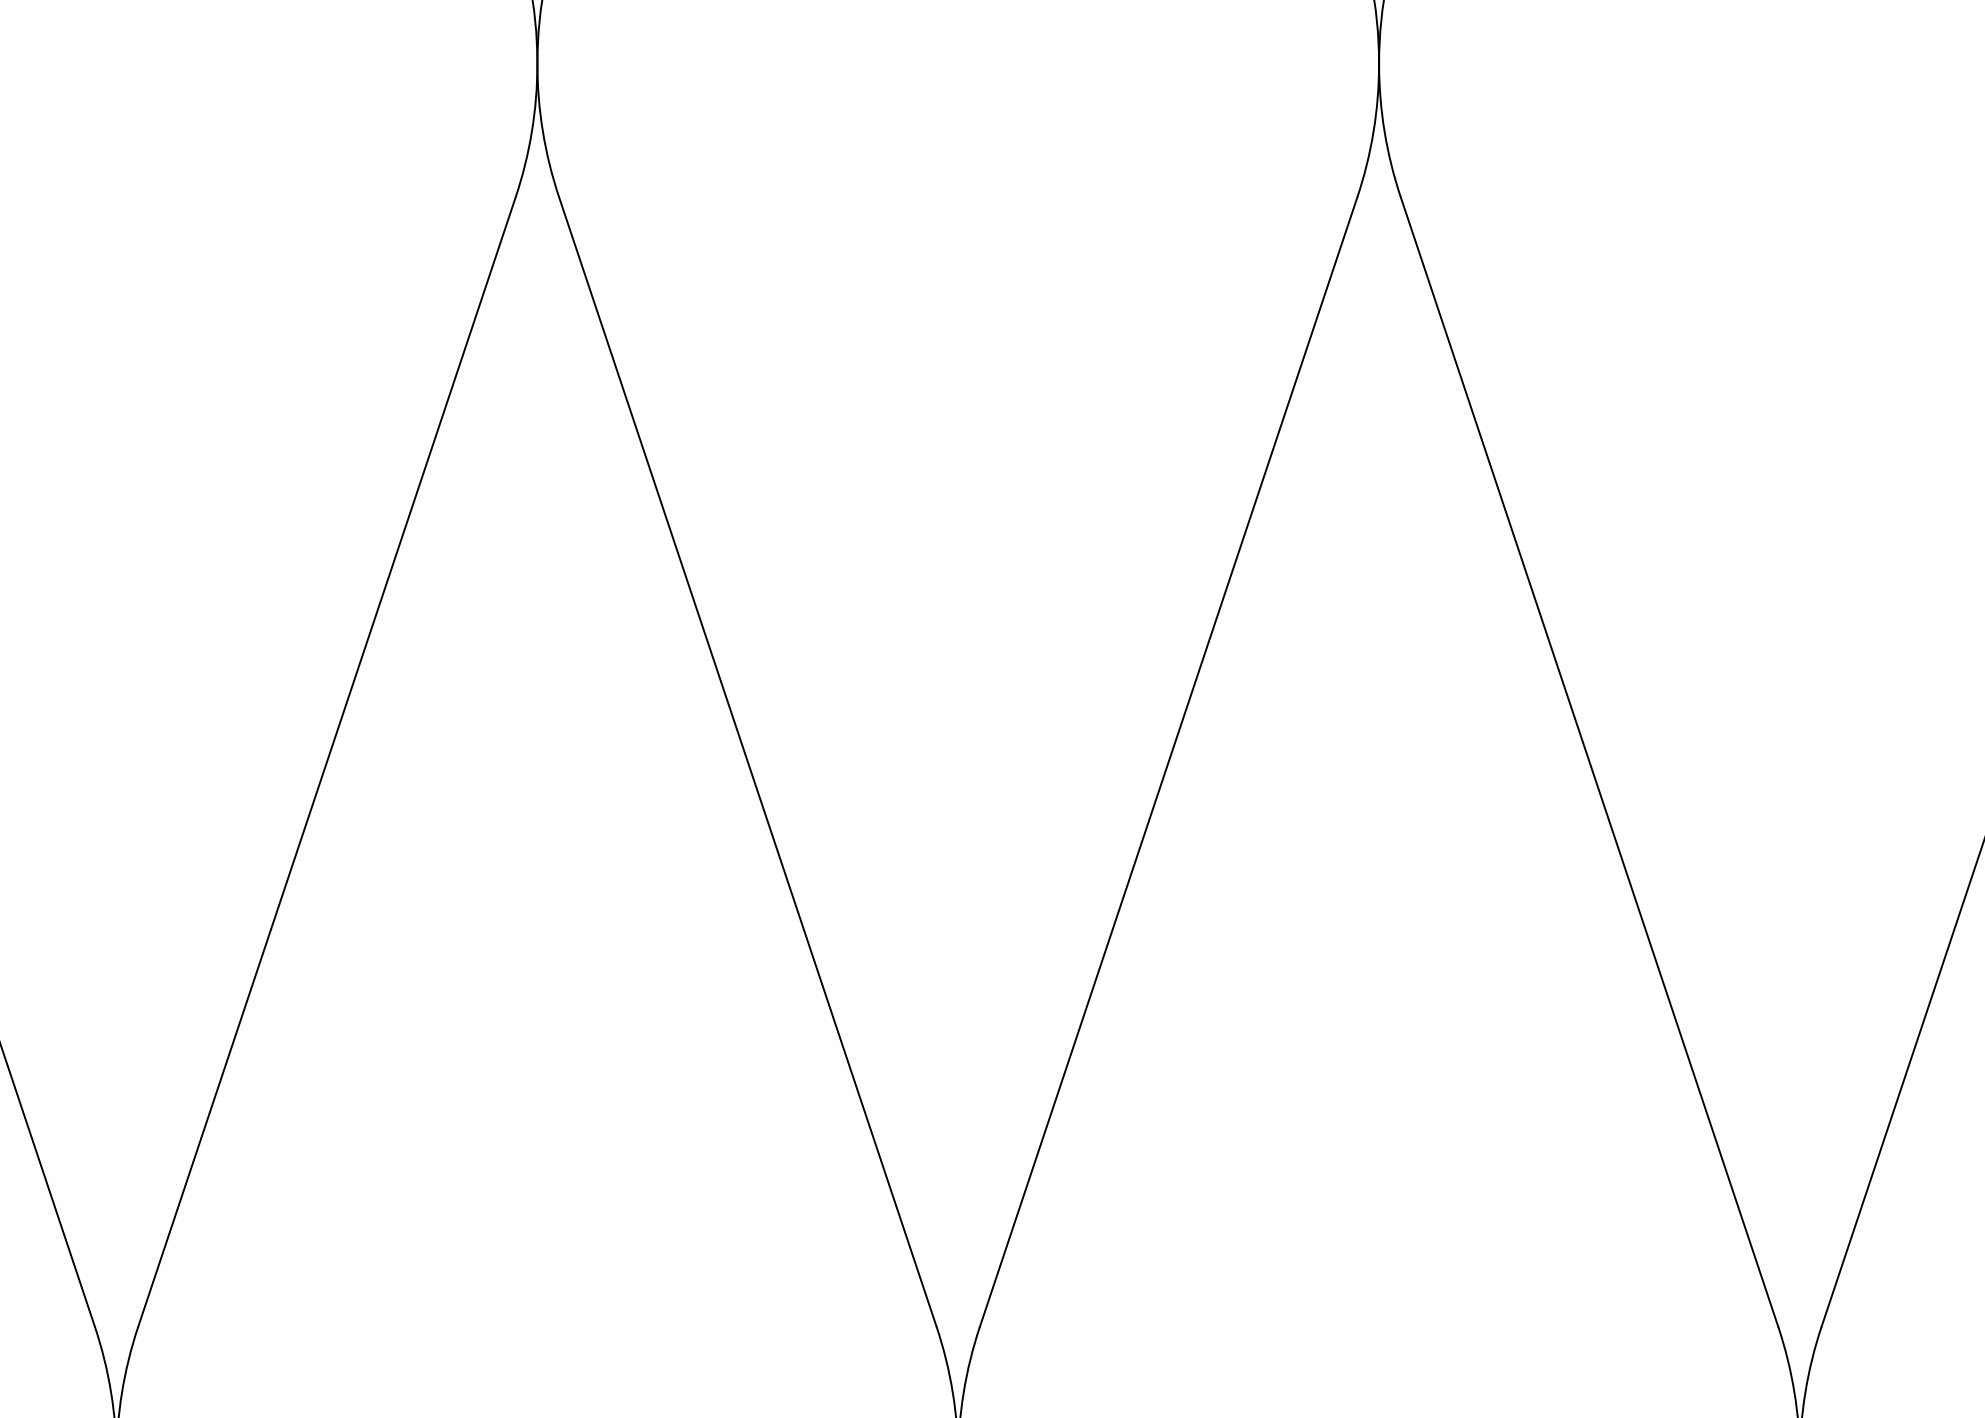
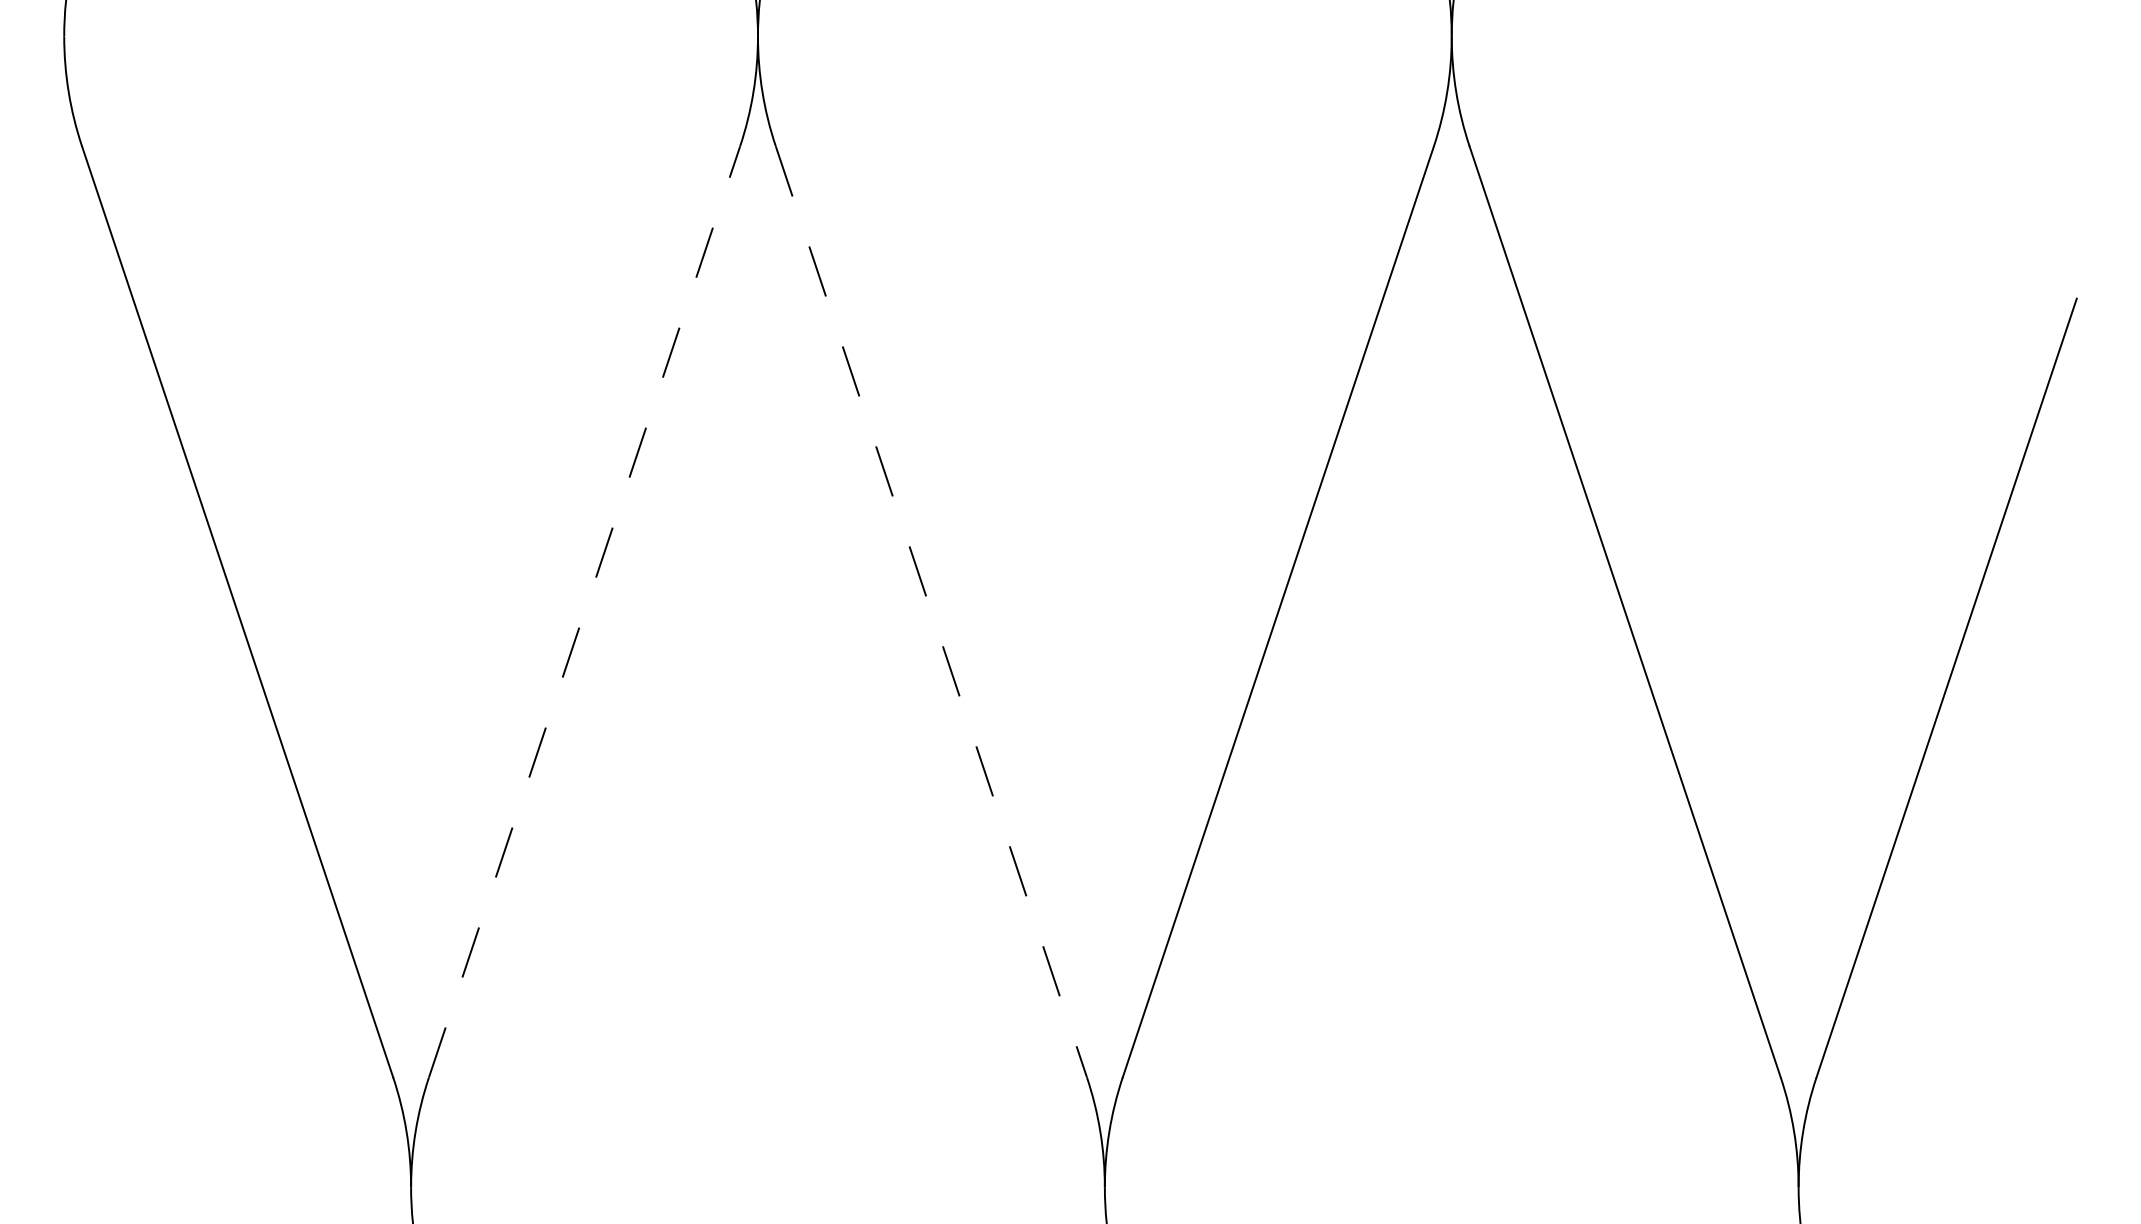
line: (326, 762) -> (584, 612), solid -> dashed
line: (747, 762) -> (931, 612), solid -> dashed

